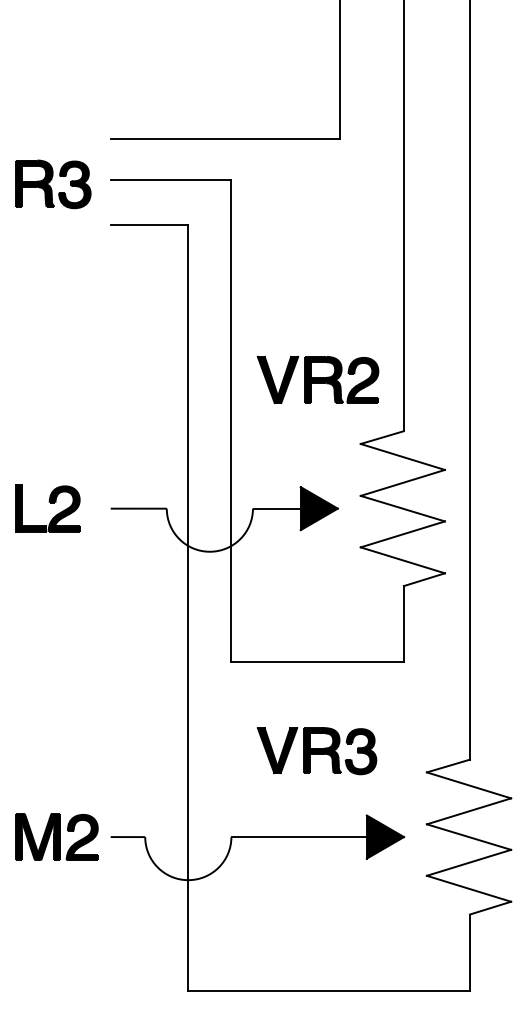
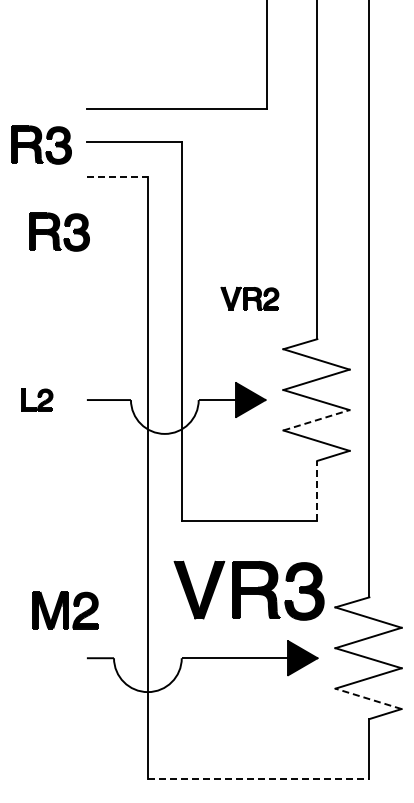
line: (149, 225) -> (117, 177), solid -> dashed
part: (75, 294) -> (59, 231), added
part: (317, 379) -> (249, 298), size x0.6
part: (47, 507) -> (37, 399), size x0.6
line: (402, 534) -> (316, 420), solid -> dashed
line: (404, 623) -> (317, 490), solid -> dashed
part: (316, 750) -> (248, 590), size x1.6
part: (56, 837) -> (65, 610), moved
line: (468, 888) -> (368, 698), solid -> dashed
line: (329, 990) -> (258, 778), solid -> dashed

